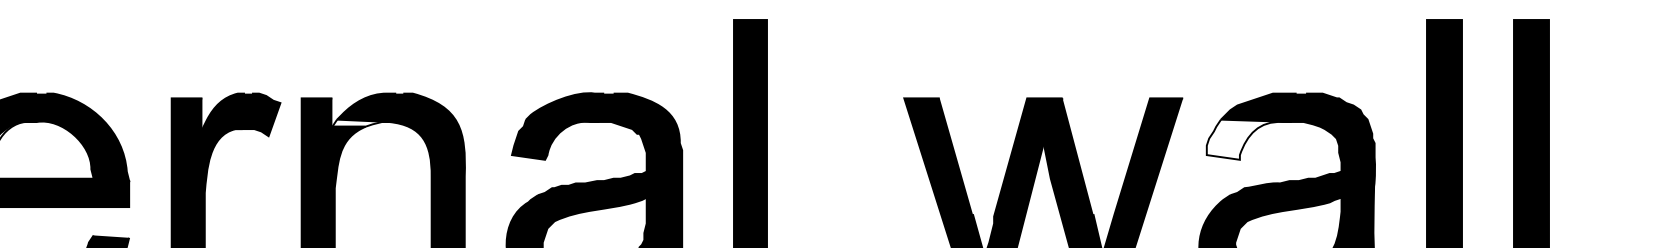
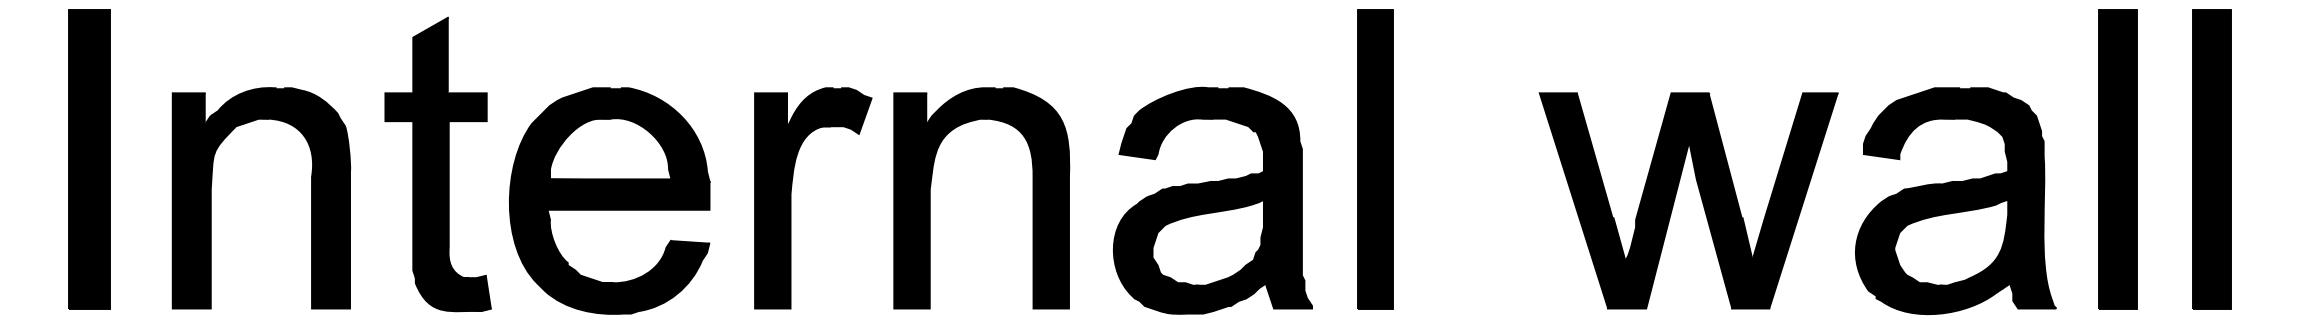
fill: (360, 122) -> (957, 119), added
fill: (1249, 139) -> (1909, 137), added

